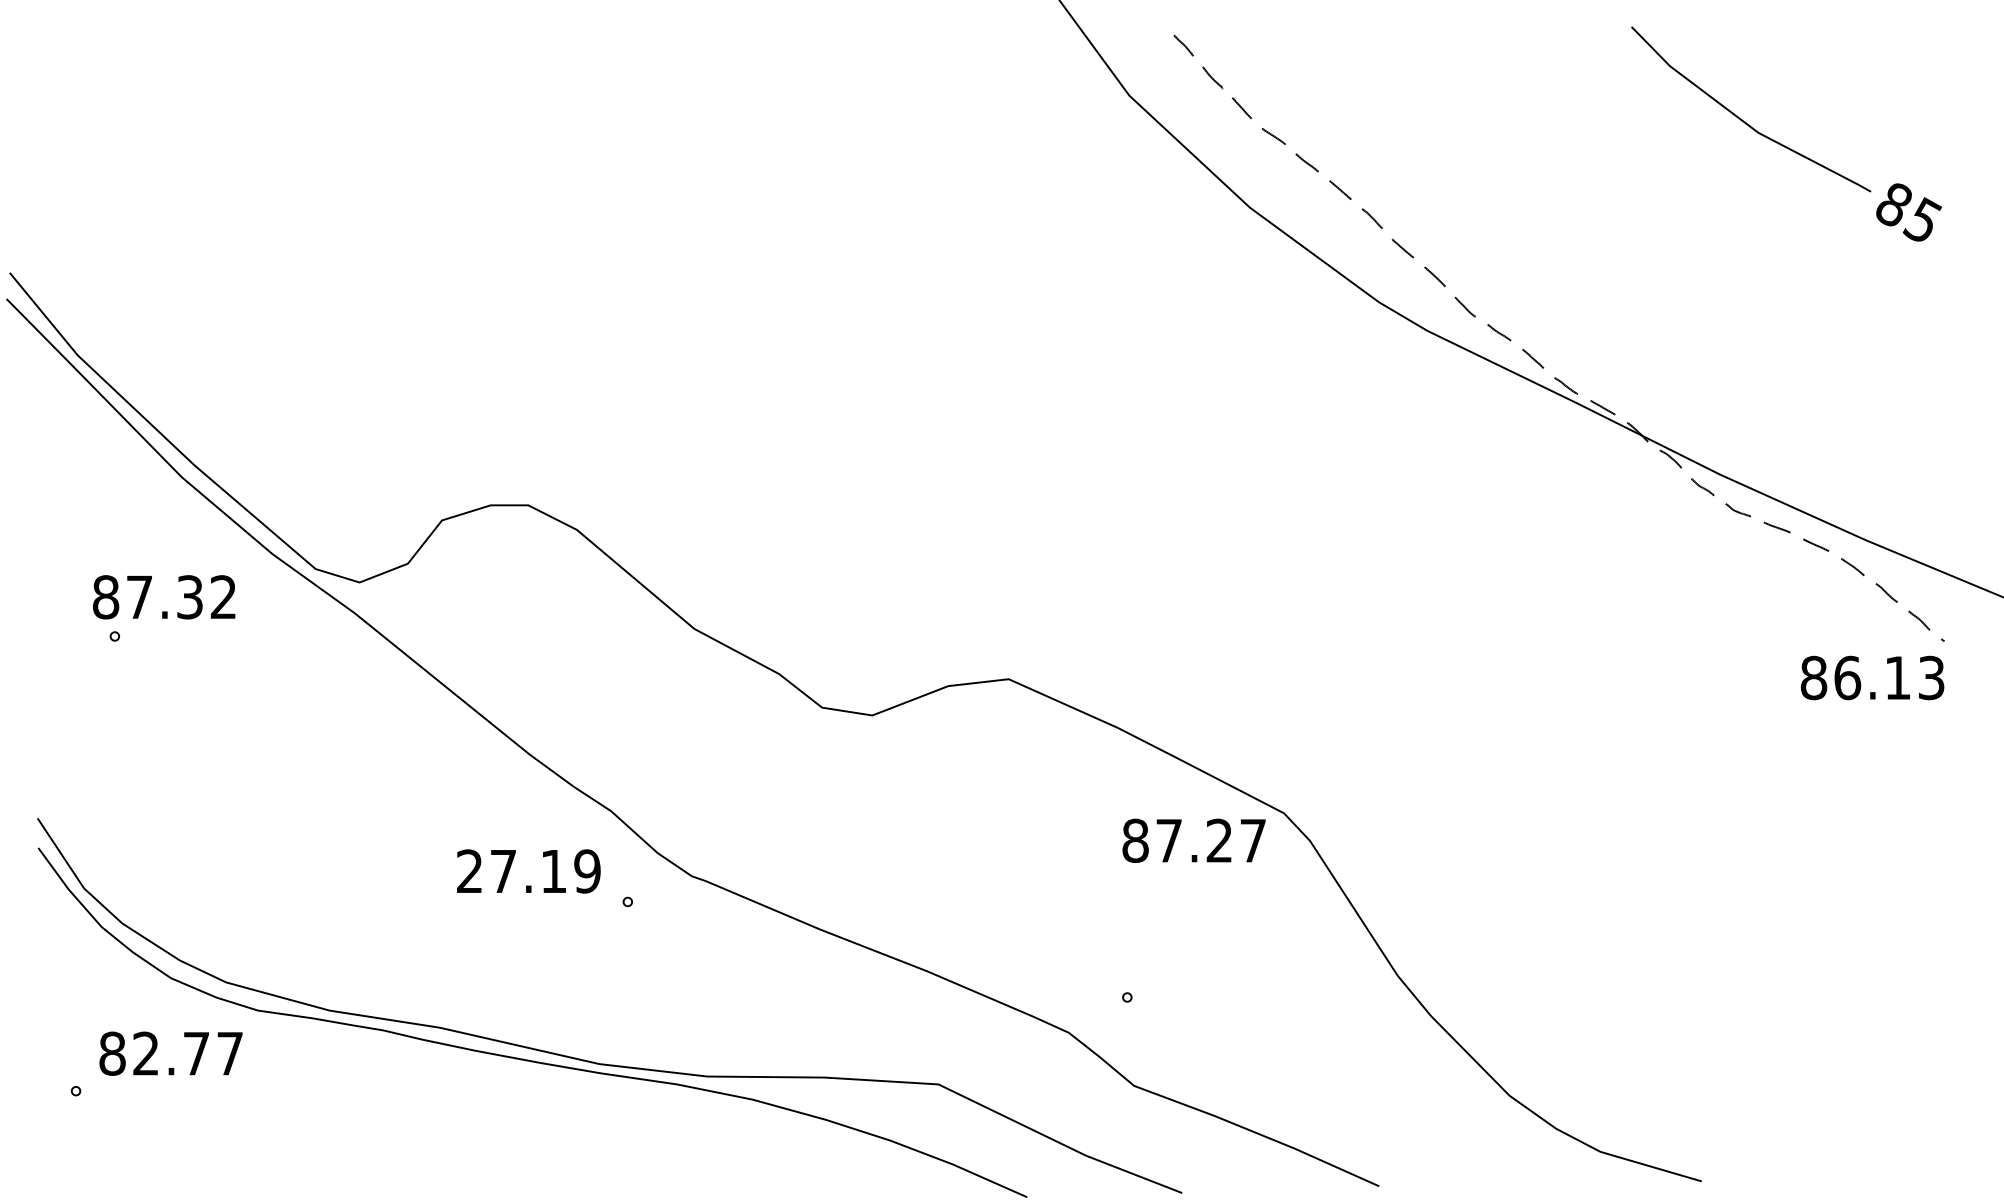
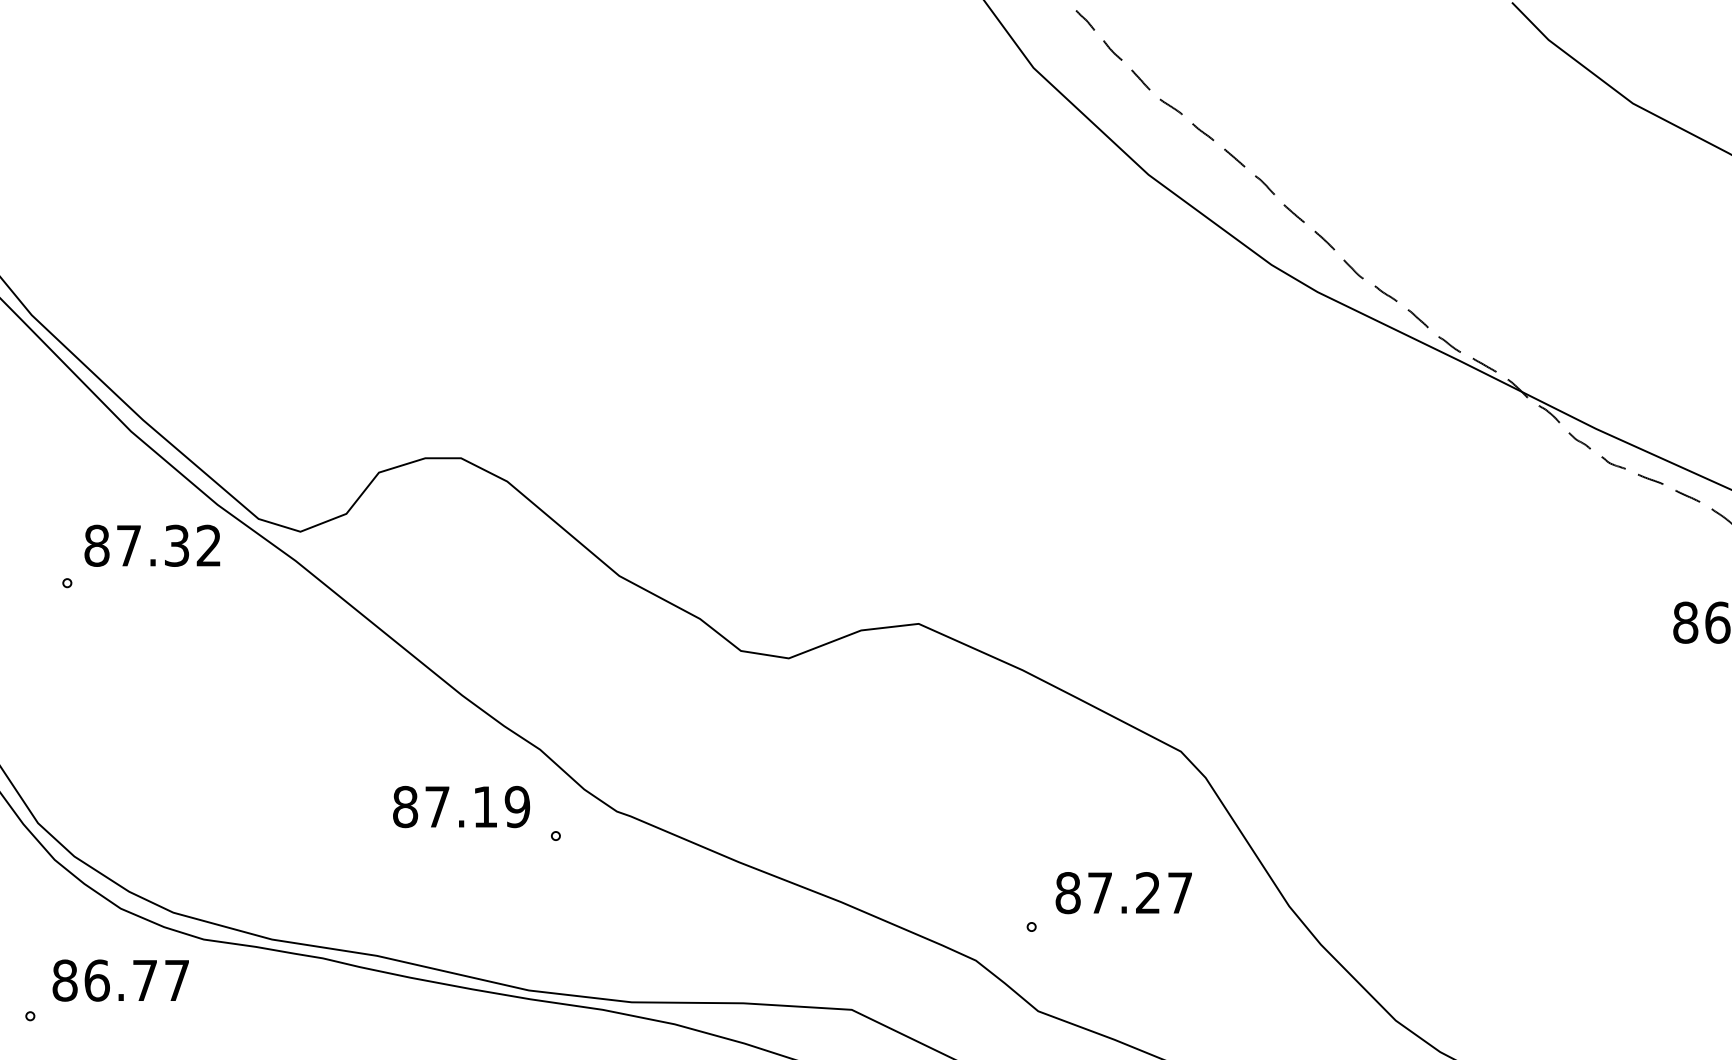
text: (164, 597) -> (152, 546), moved
text: (1193, 840) -> (1123, 892), moved
text: (469, 871) -> (405, 807), 27.19 -> 87.19
text: (146, 1053) -> (97, 980), 82.77 -> 86.77

